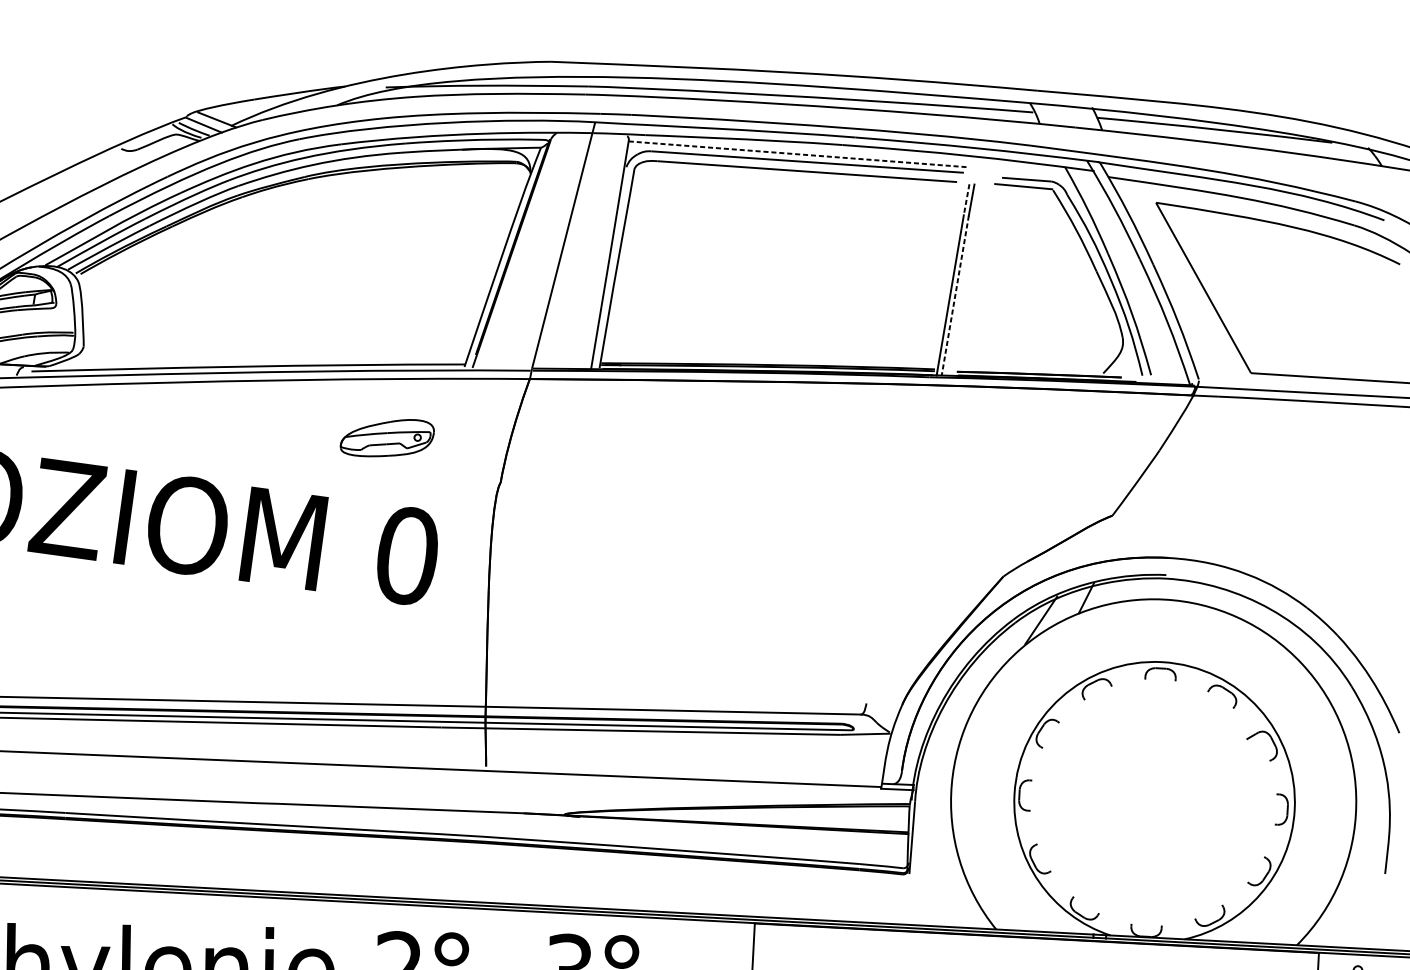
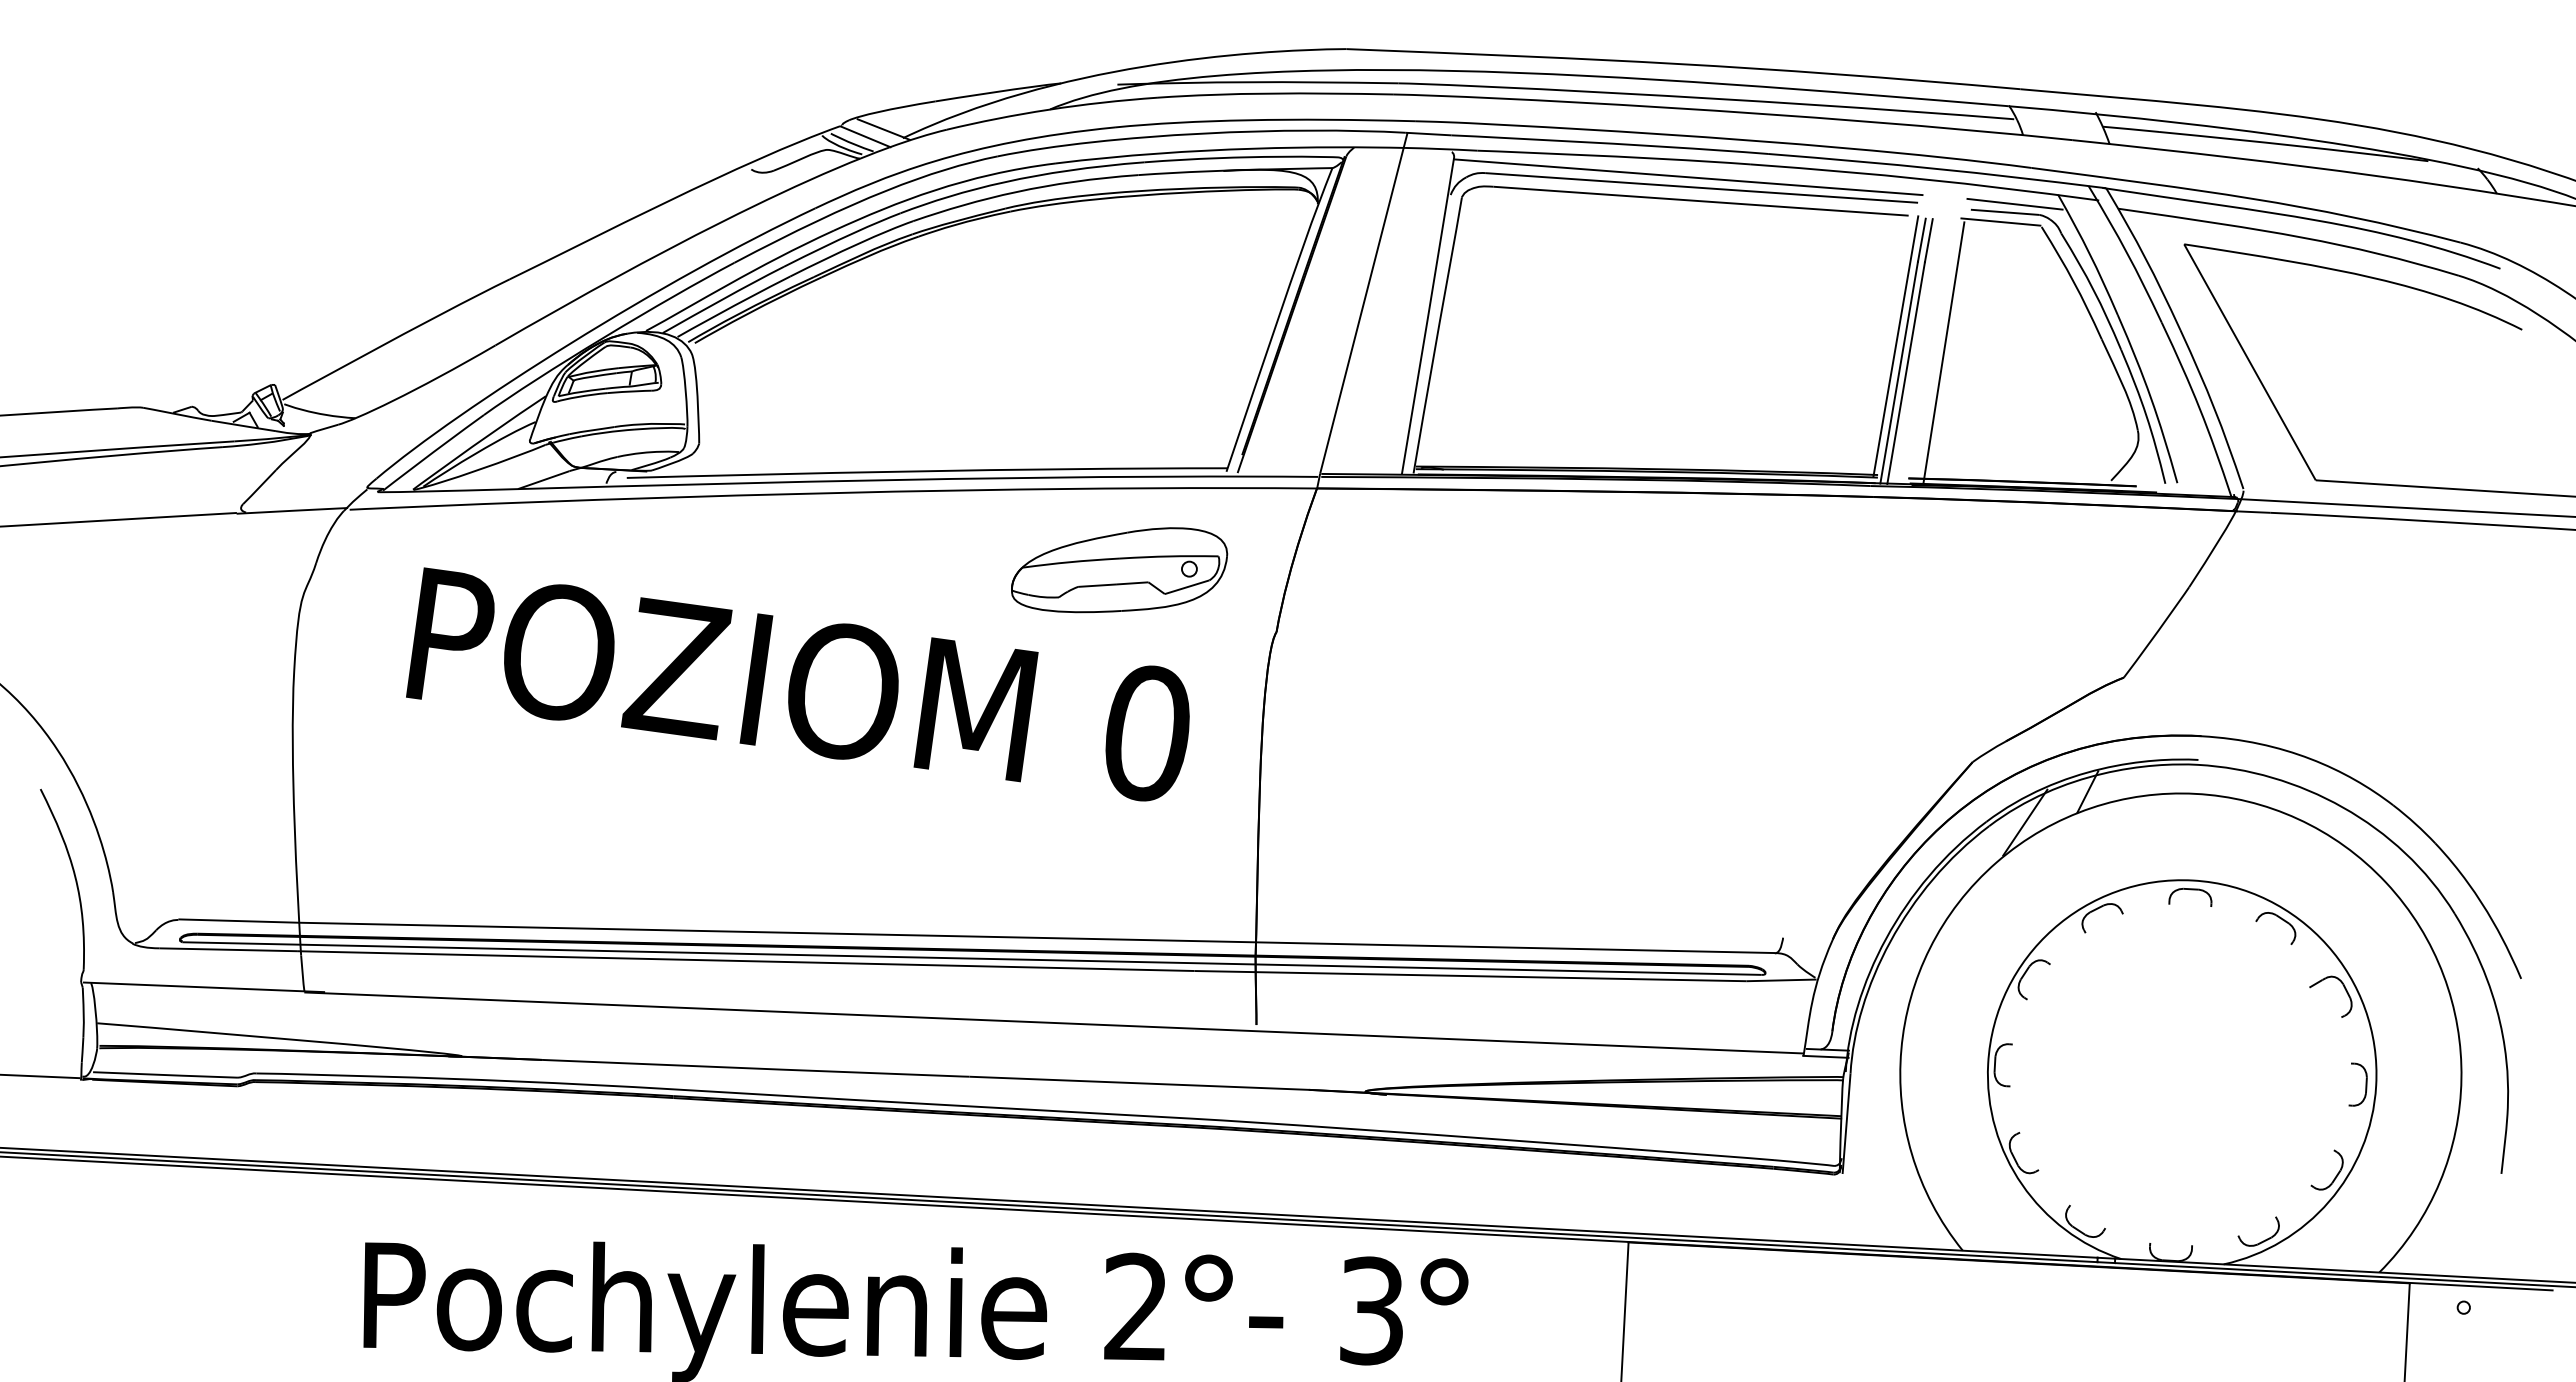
line: (798, 154) -> (1688, 177), dashed -> solid
line: (1033, 173) -> (2014, 203), added
line: (966, 200) -> (1921, 240), dashed -> solid
line: (947, 276) -> (1895, 346), added
line: (982, 280) -> (1943, 352), added
line: (955, 296) -> (1906, 373), dashed -> solid
part: (387, 438) -> (1119, 570), size x1.67

